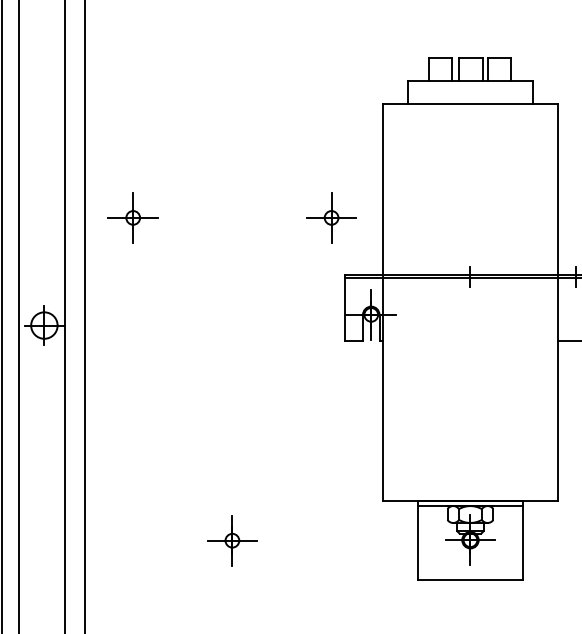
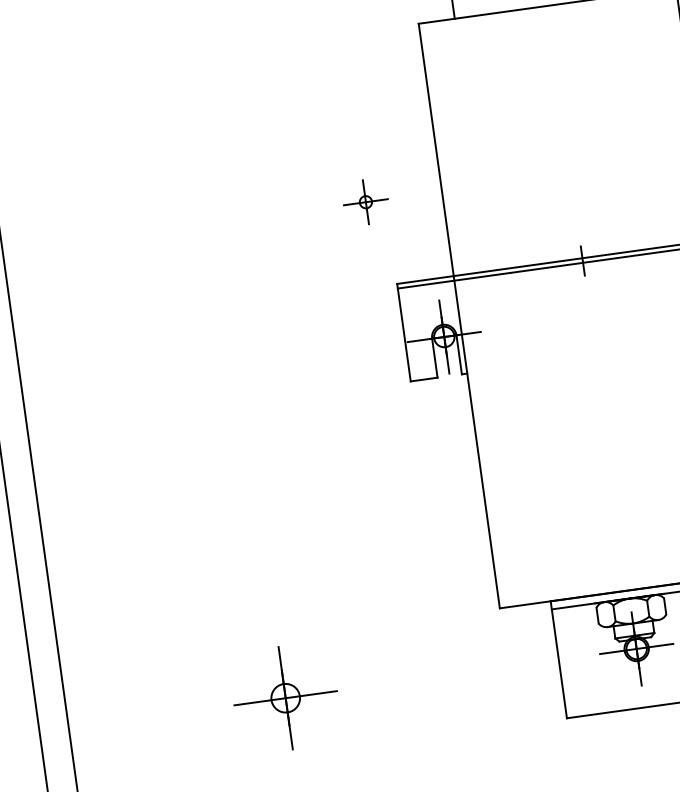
part: (132, 217) -> (72, 242), removed
part: (331, 217) -> (365, 201), size x0.6
part: (232, 540) -> (285, 698), size x1.4

